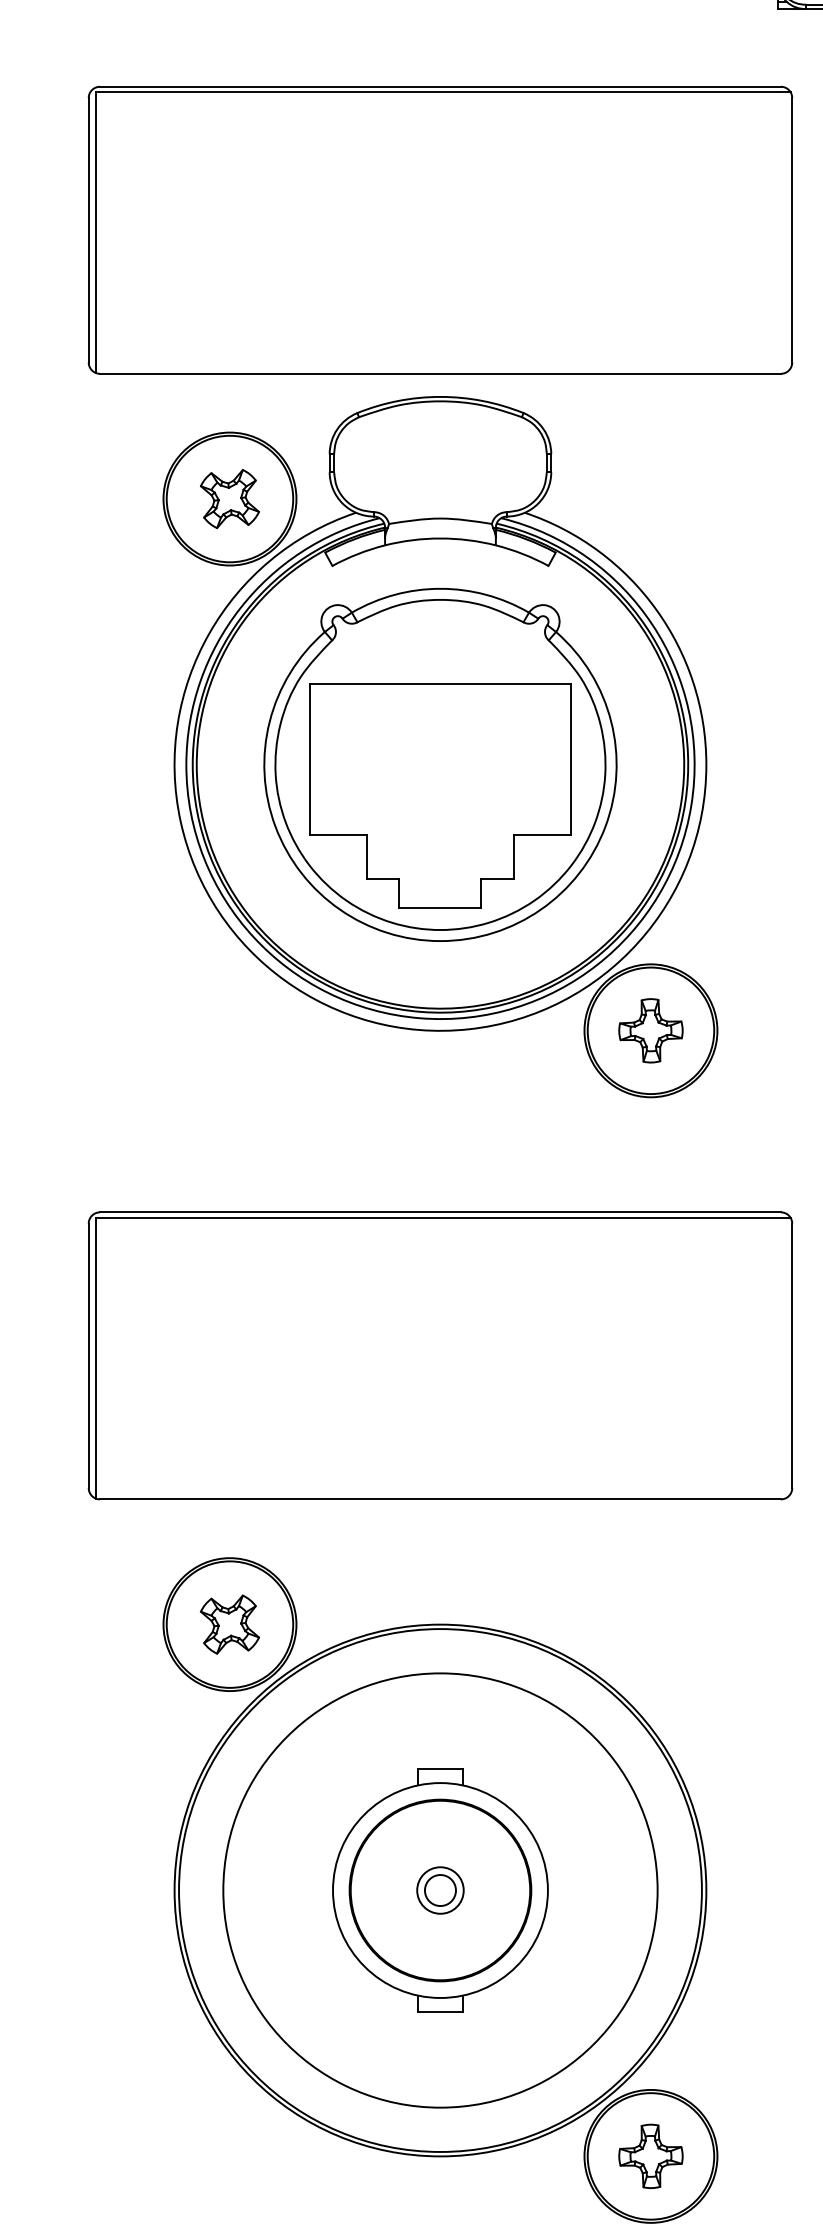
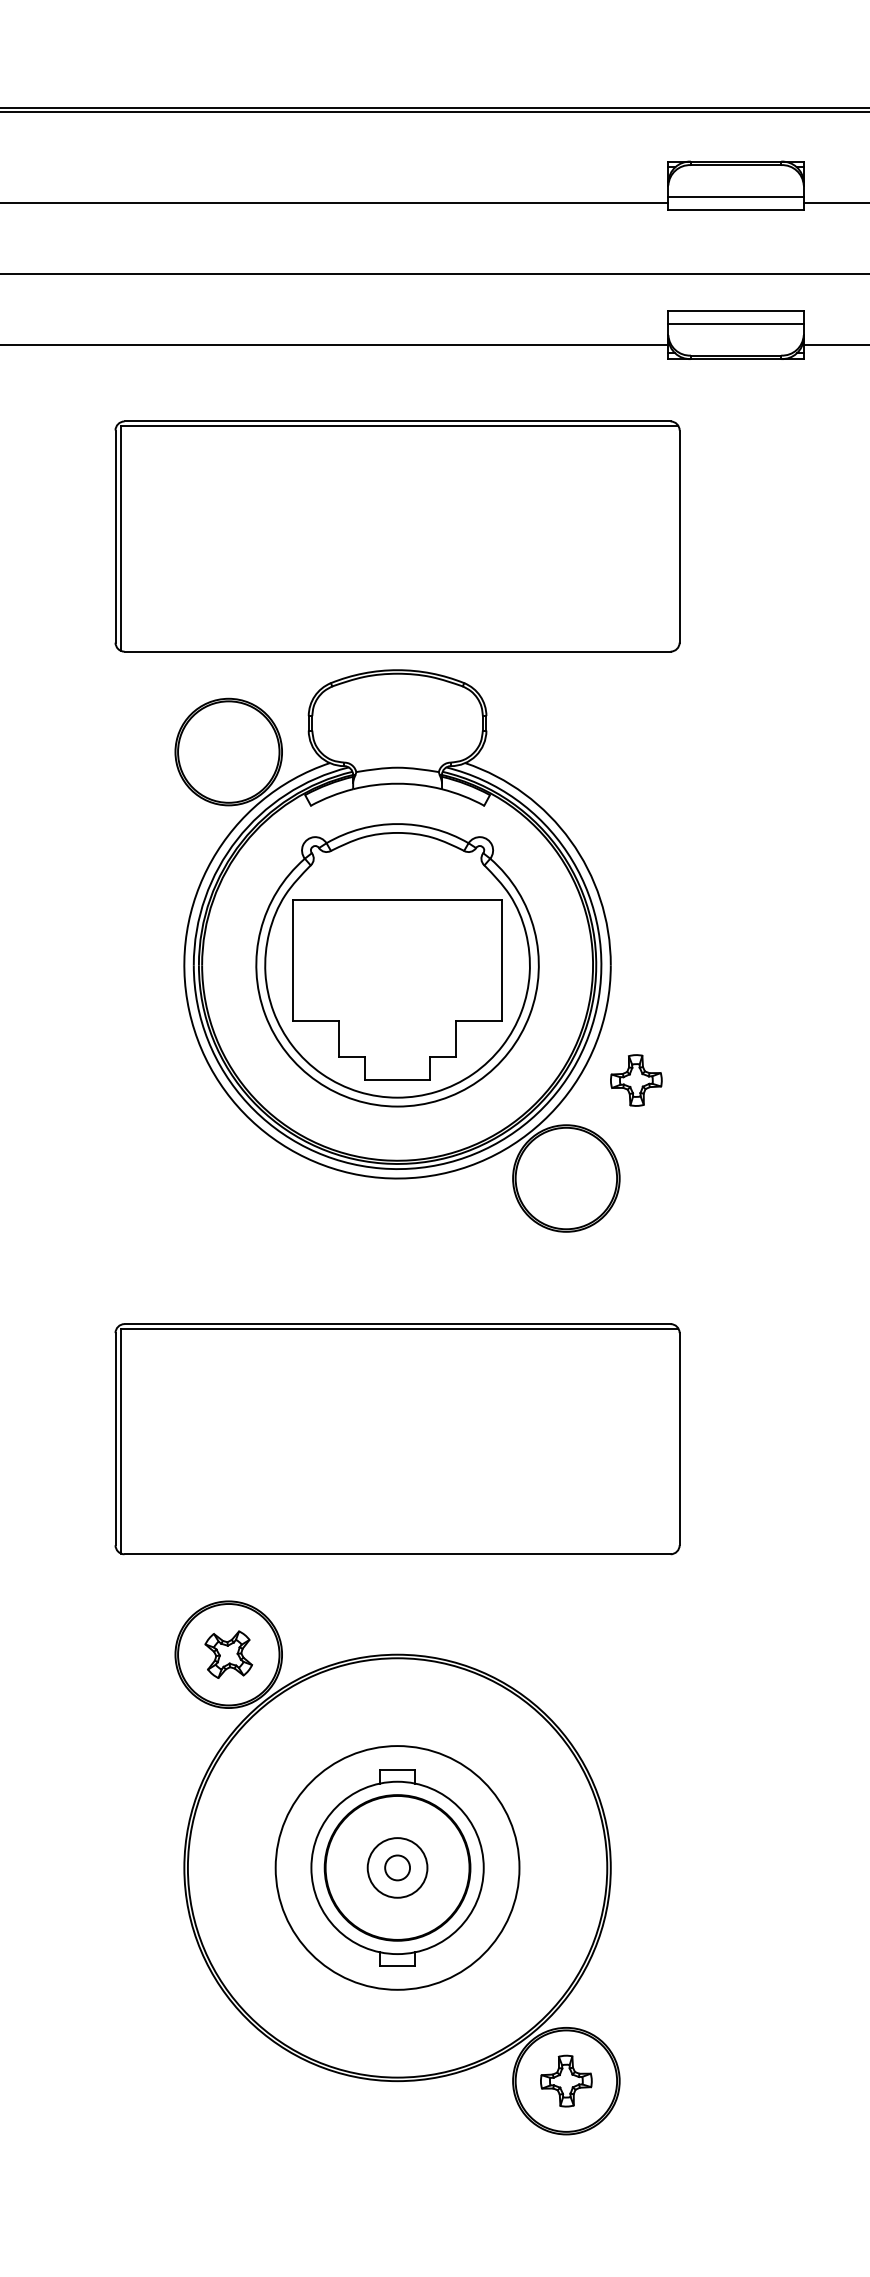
part: (229, 498) -> (228, 751), removed
part: (651, 1030) -> (636, 1080), moved
circle: (440, 1889) -> (397, 1867), size x0.7
circle: (440, 1889) -> (397, 1867), size x1.6

